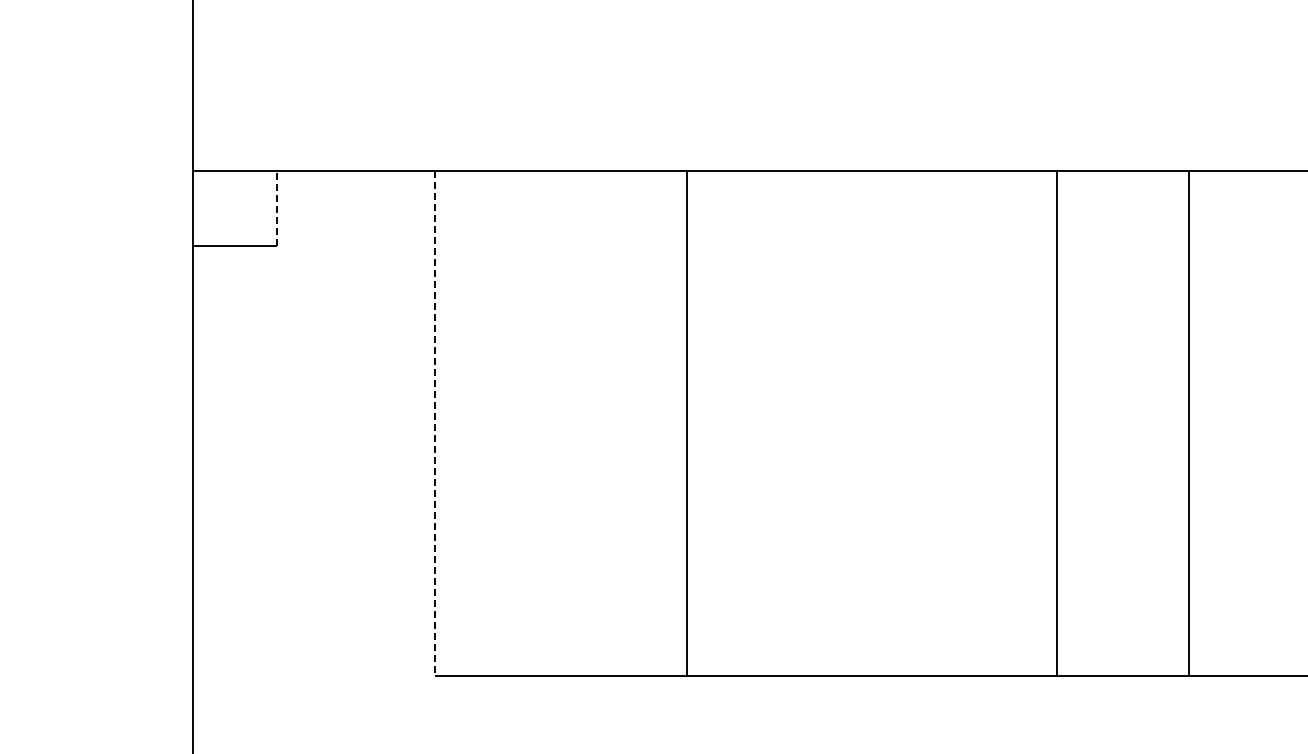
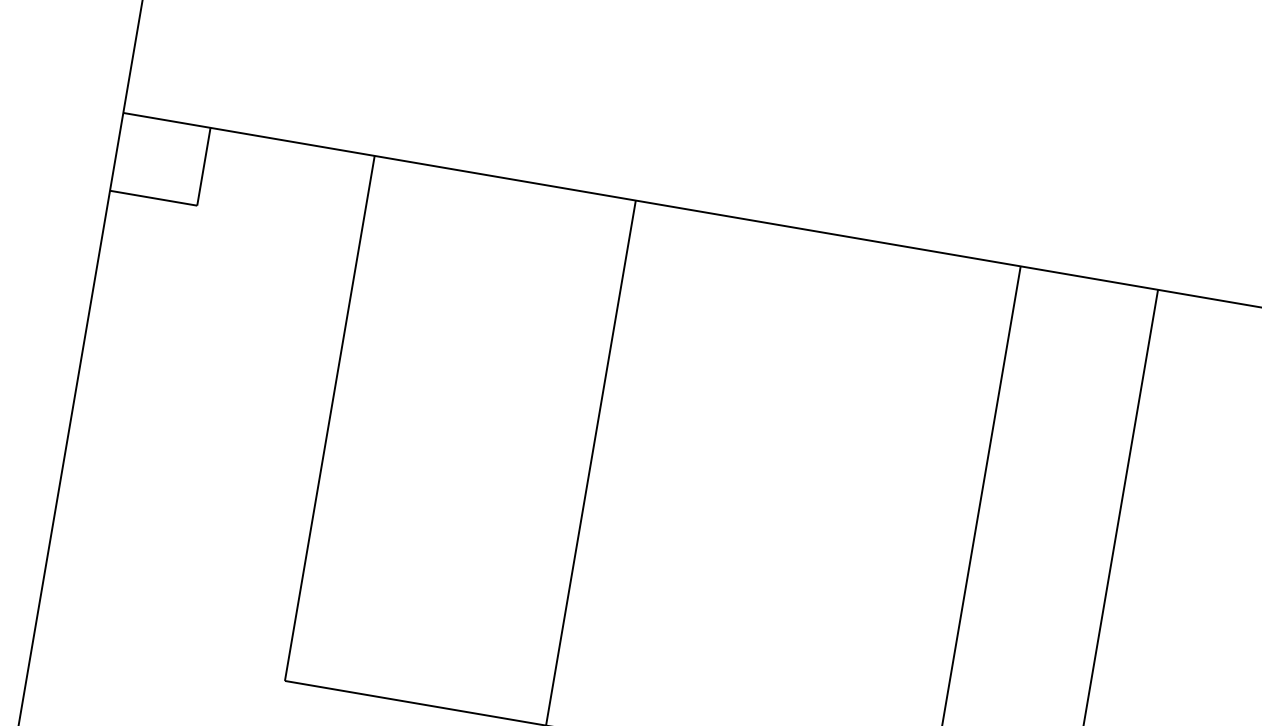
line: (277, 207) -> (204, 165), dashed -> solid
line: (435, 423) -> (330, 418), dashed -> solid

